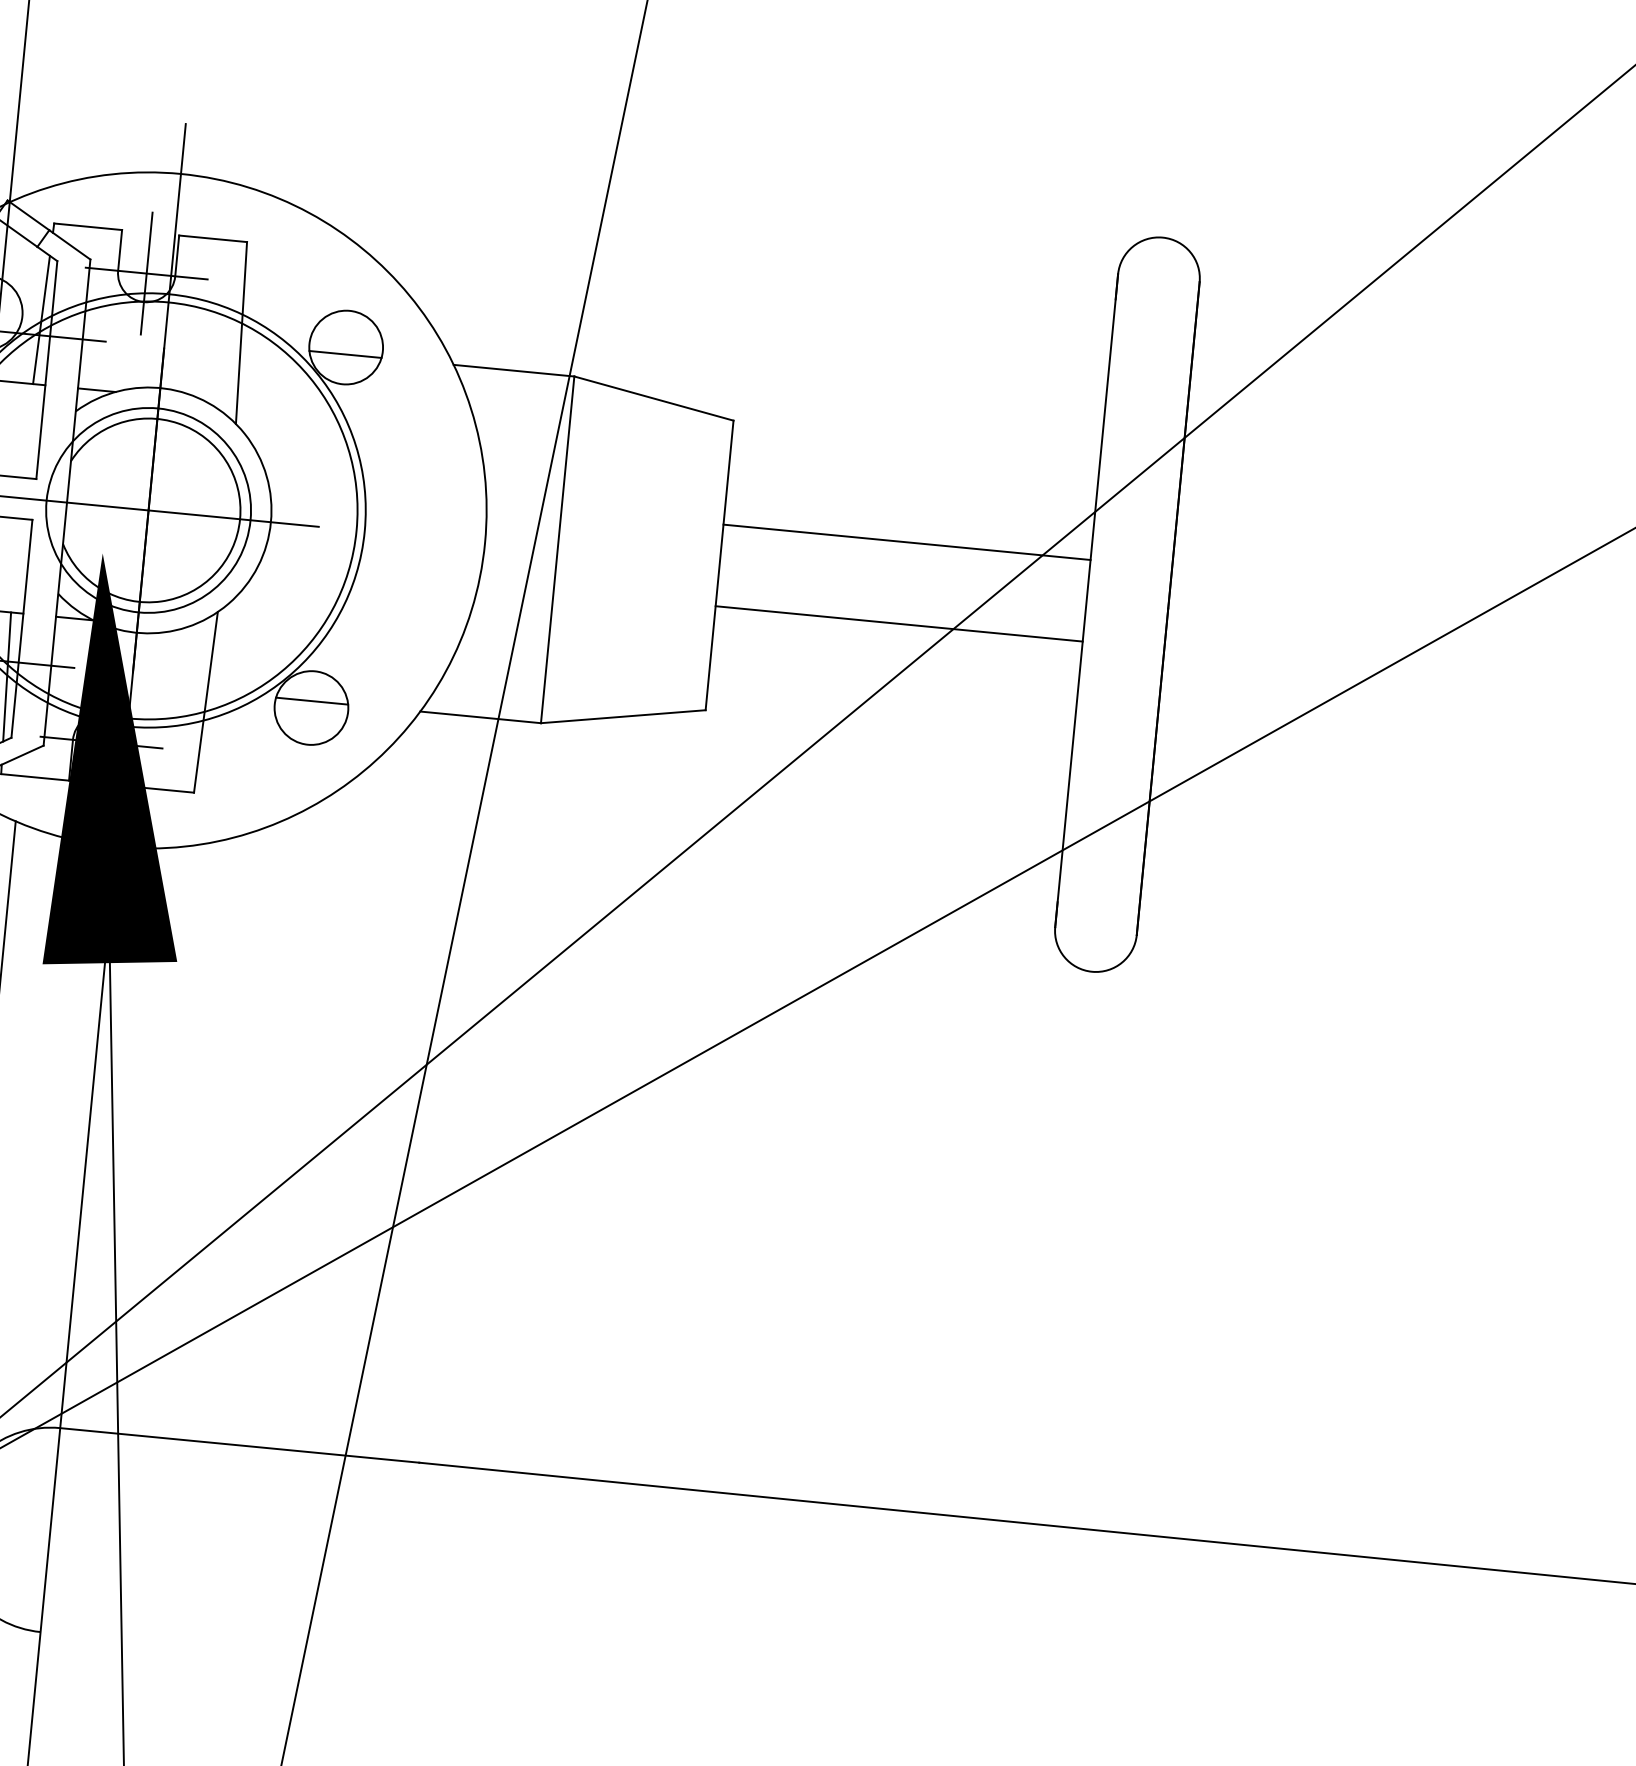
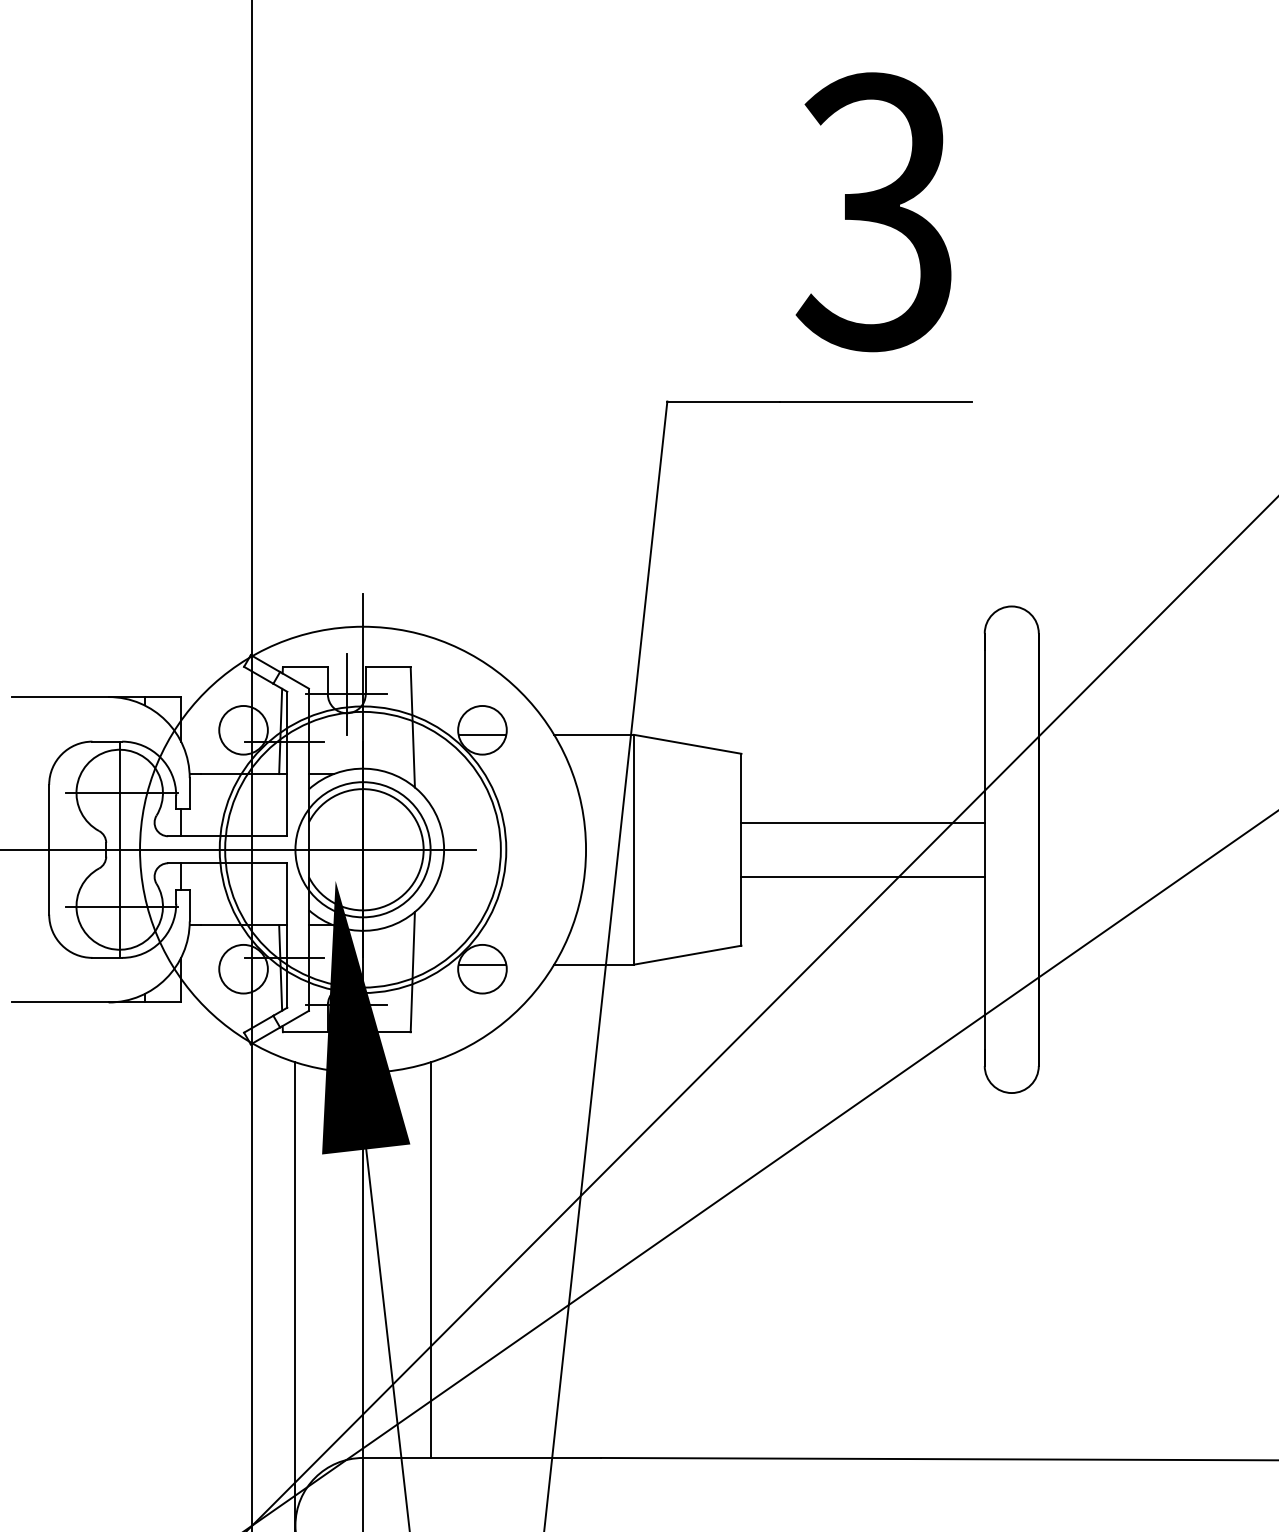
line: (190, 1138) -> (430, 1259), added

